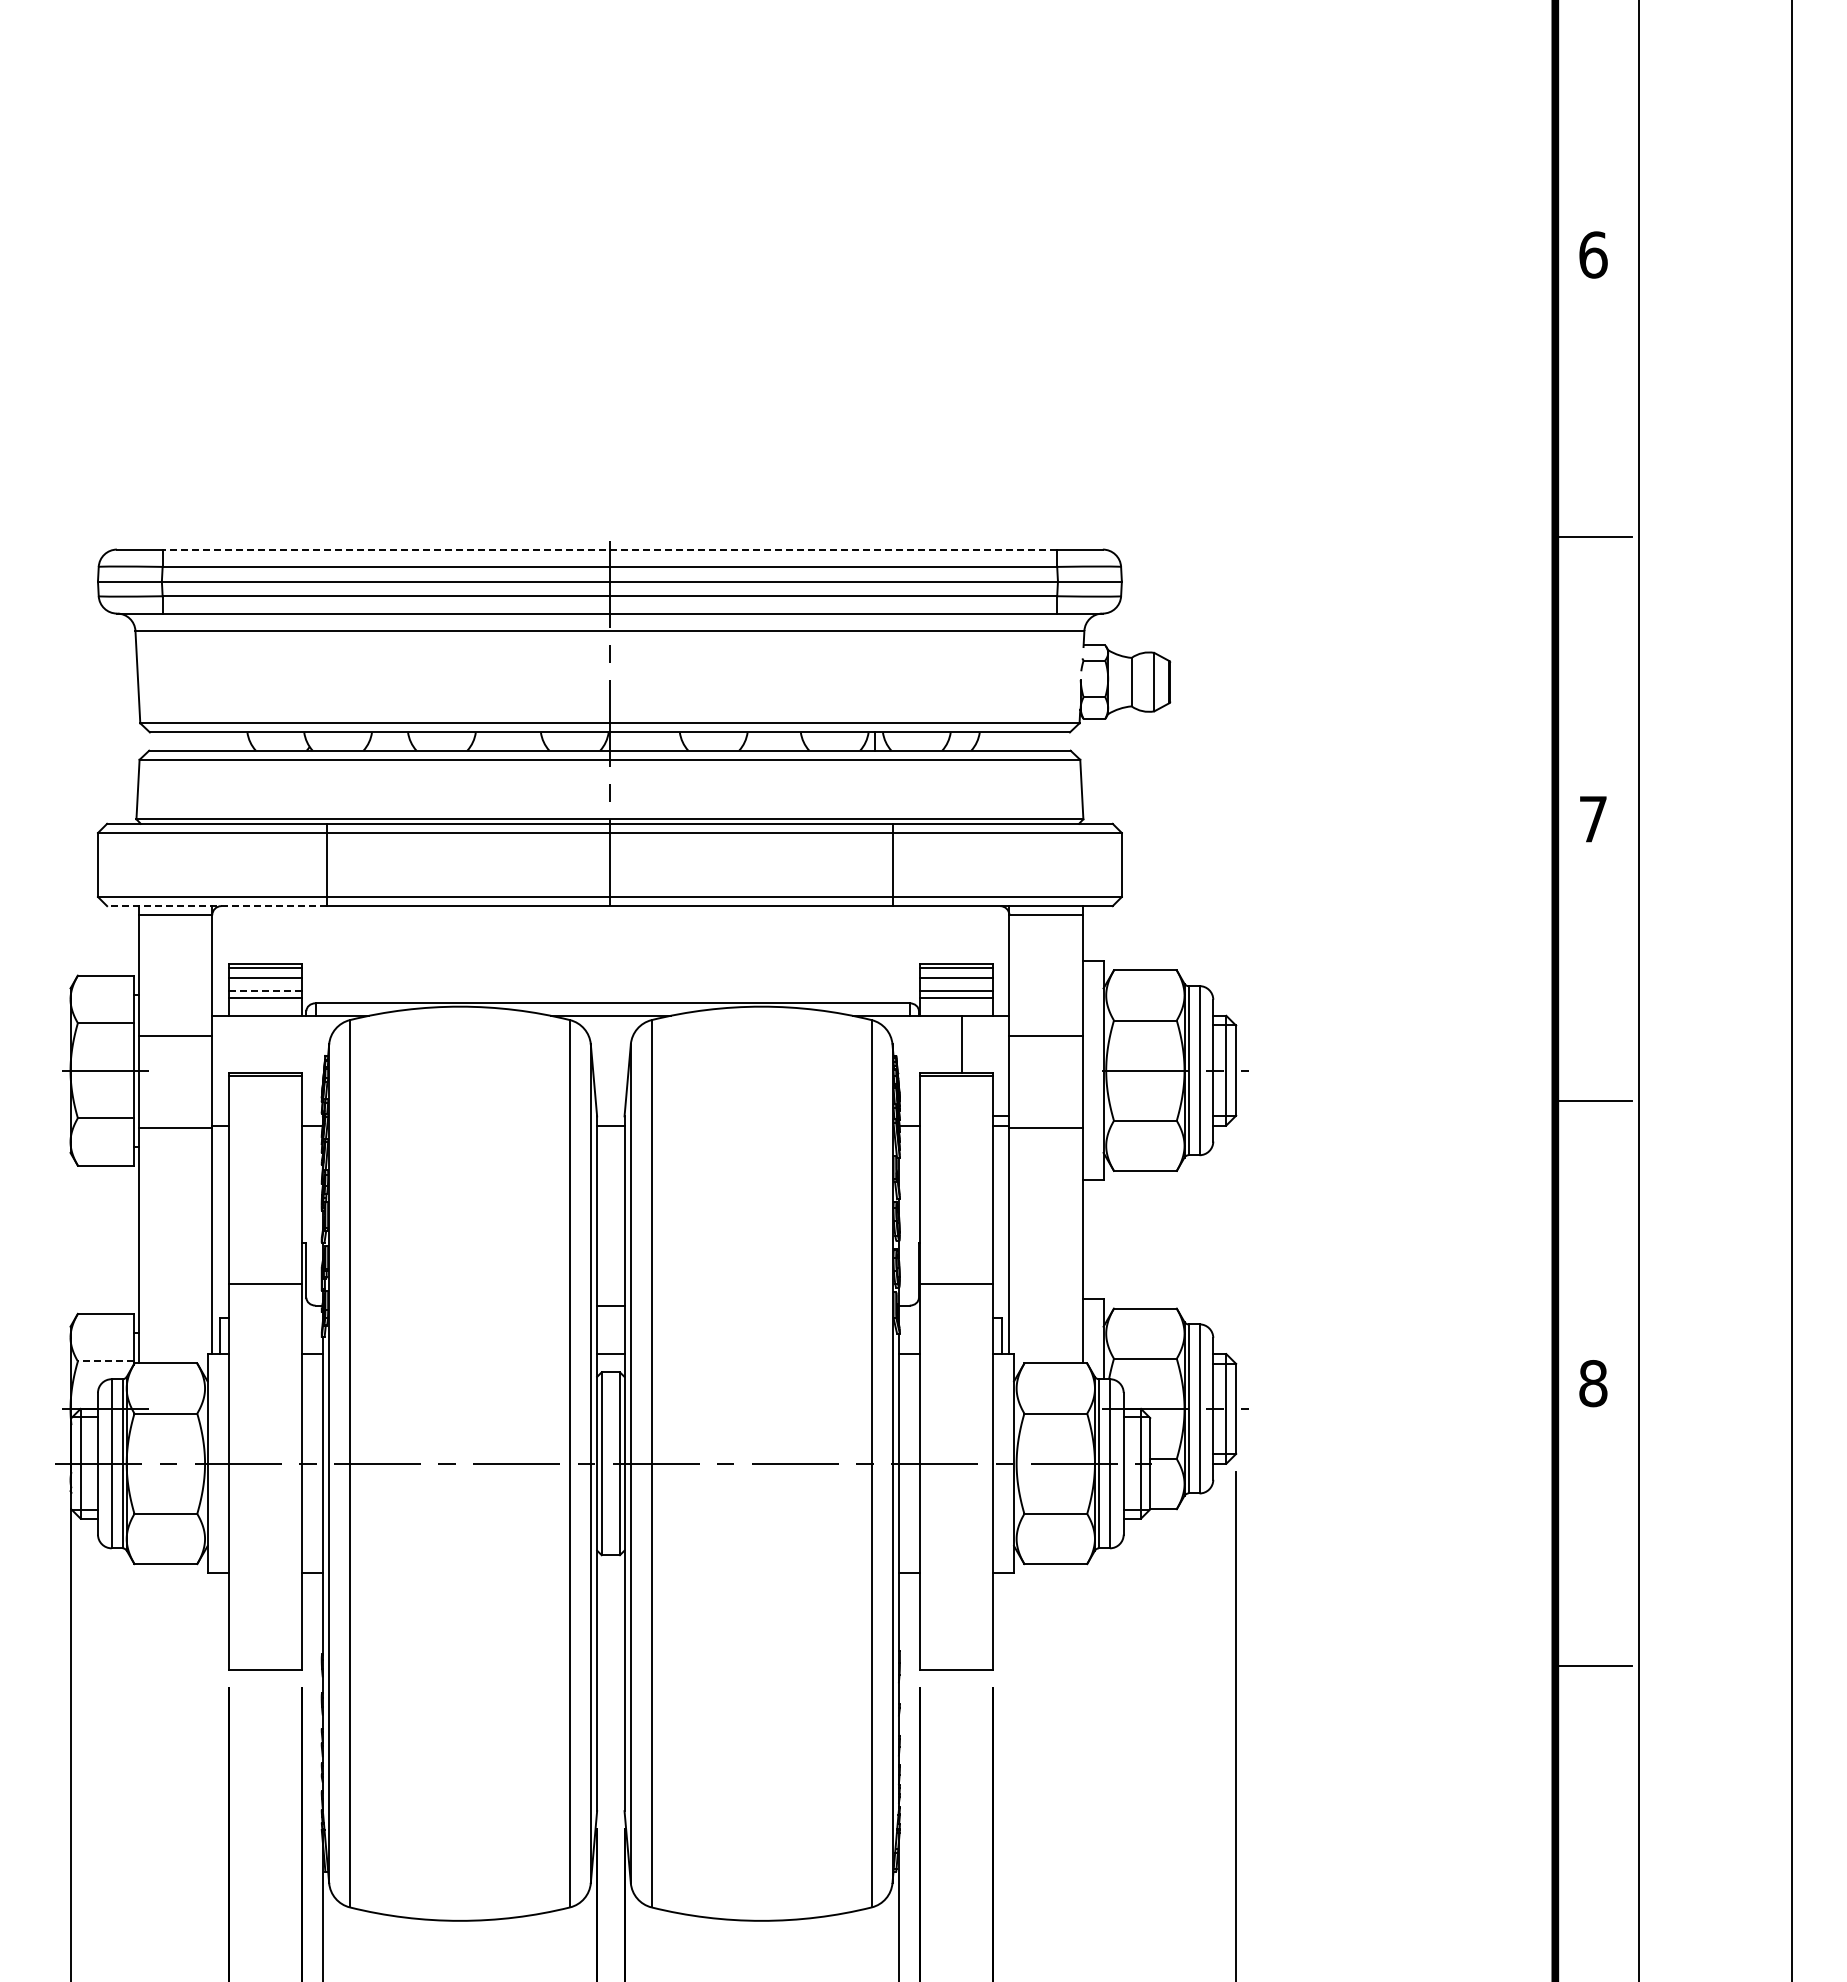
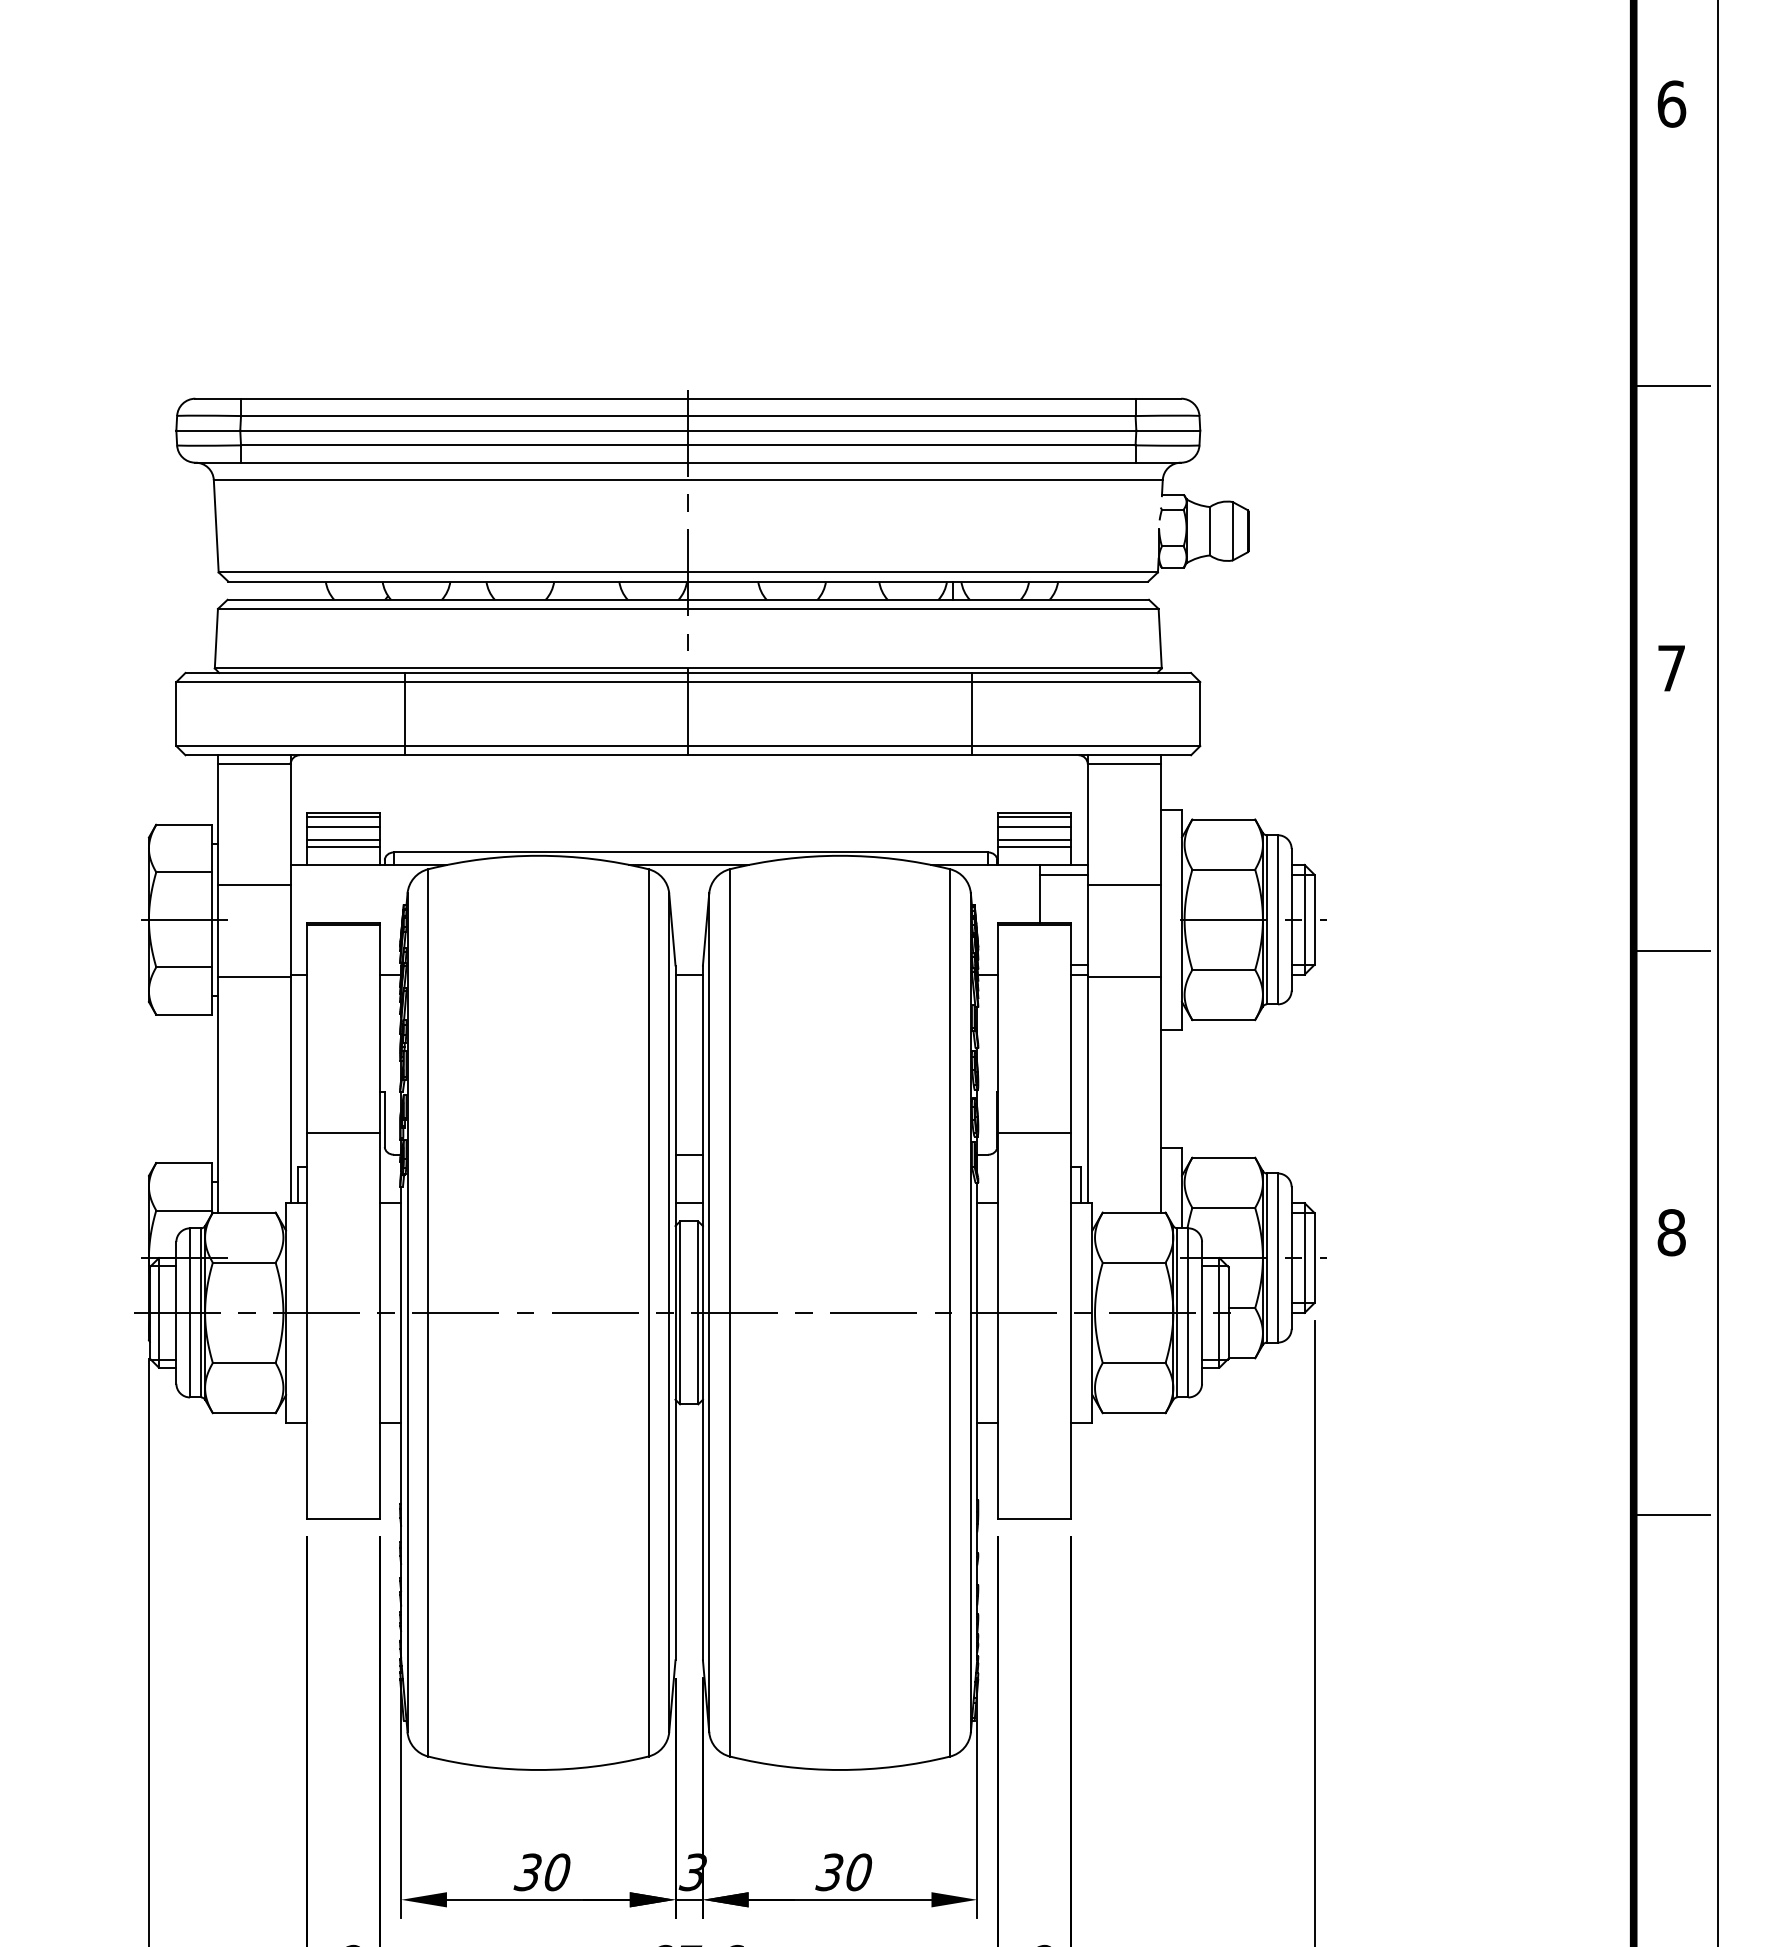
line: (609, 549) -> (687, 398), dashed -> solid
line: (216, 906) -> (294, 755), dashed -> solid
line: (265, 990) -> (343, 839), dashed -> solid
line: (985, 1025) -> (1063, 874), added
line: (105, 1361) -> (183, 1210), dashed -> solid

